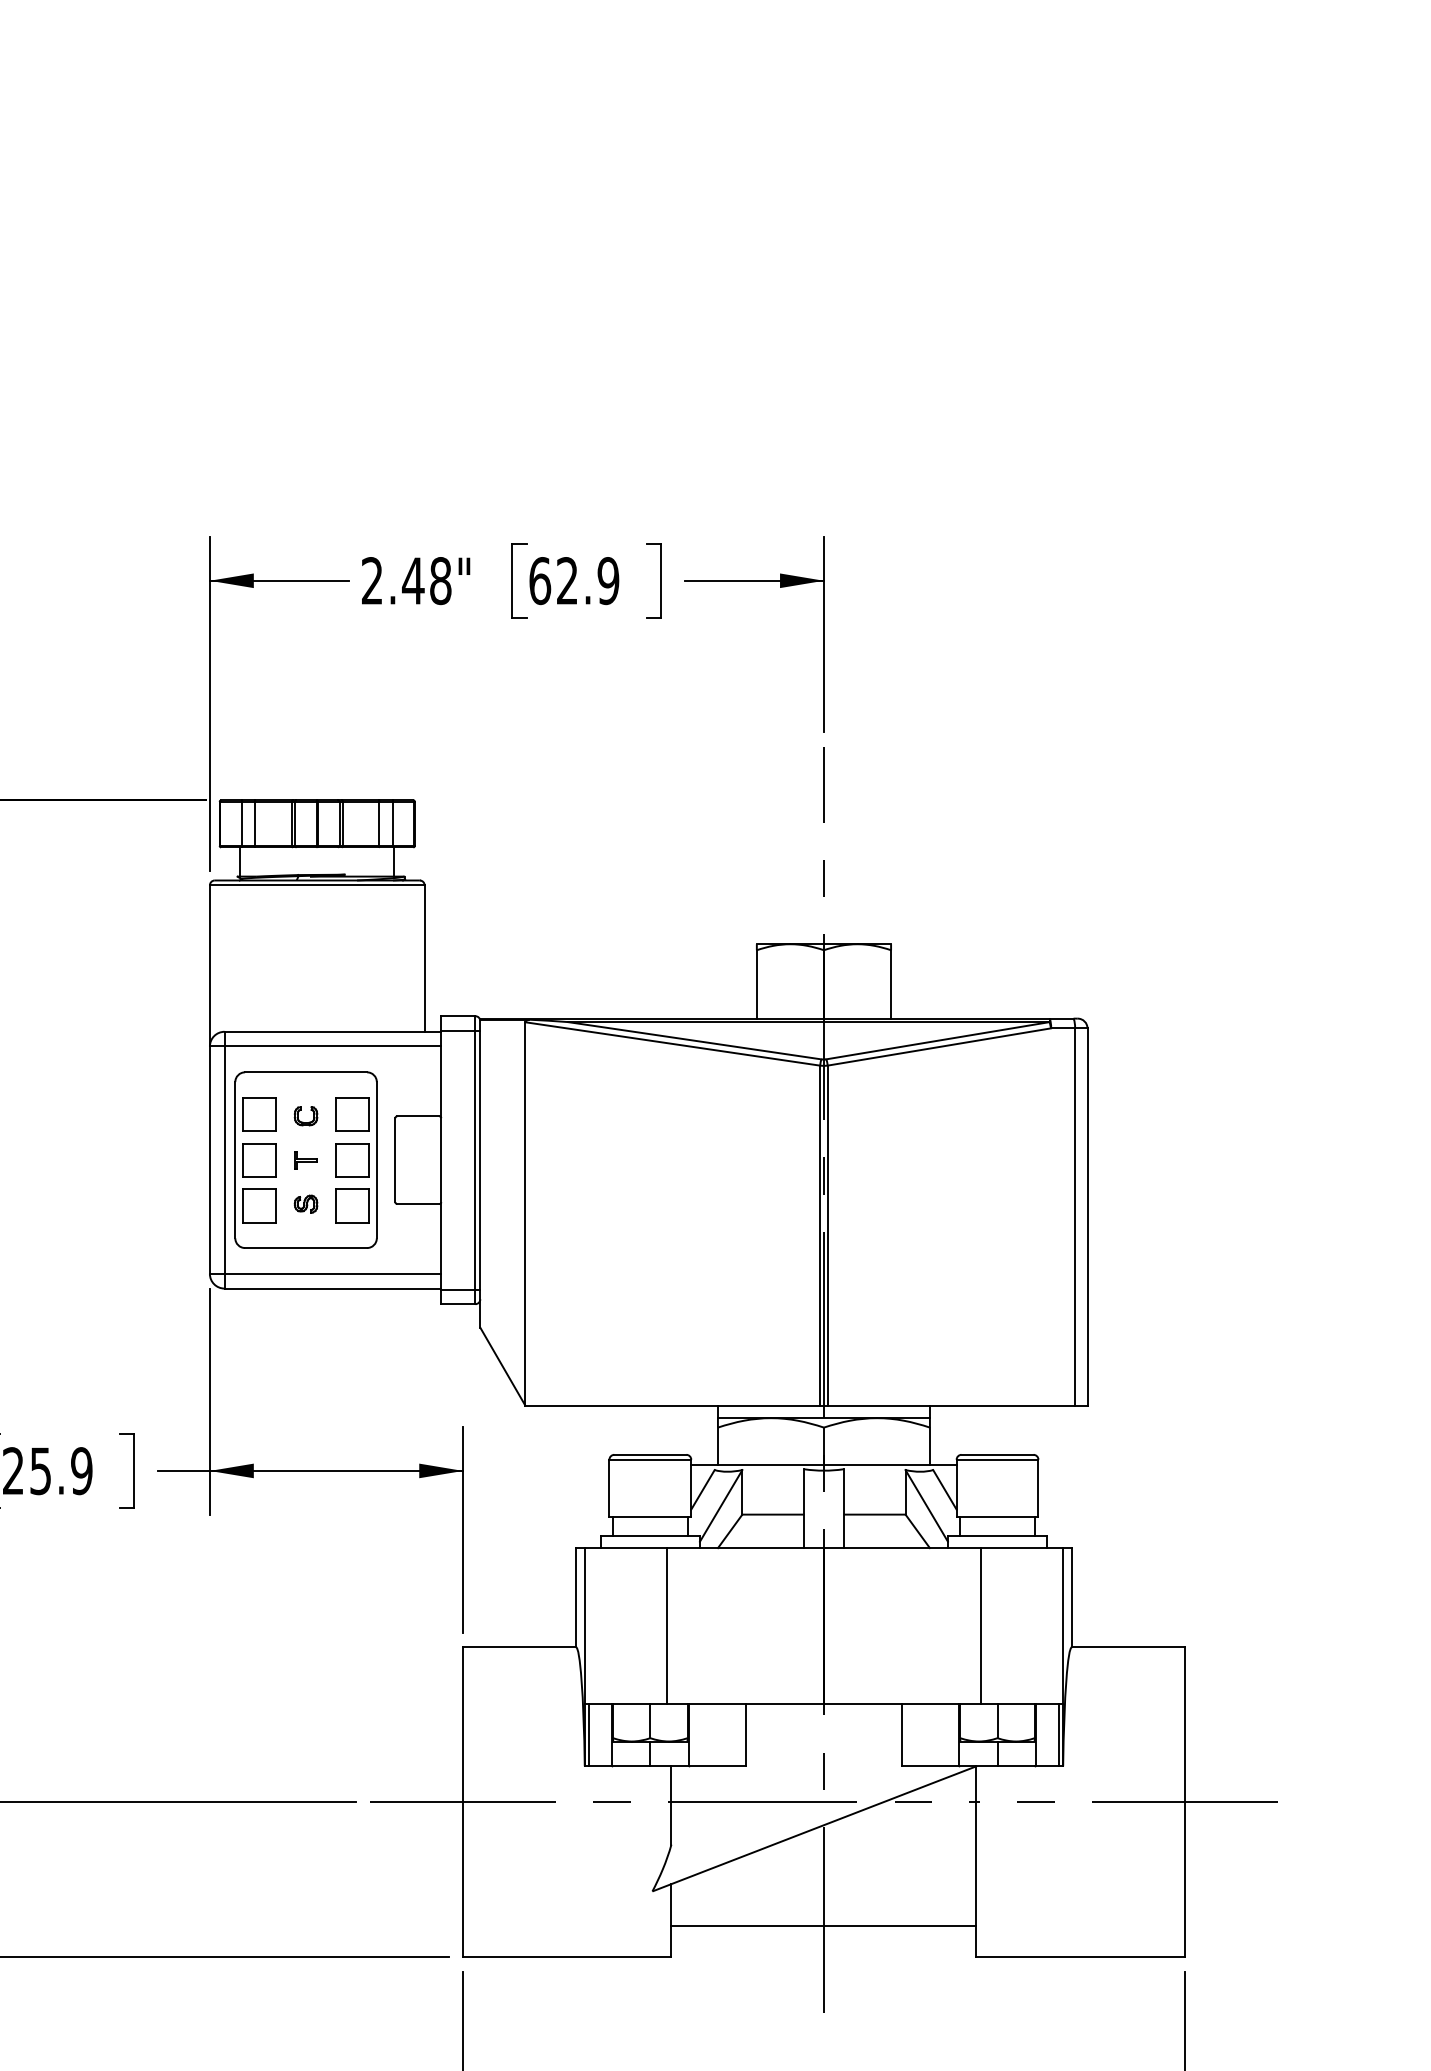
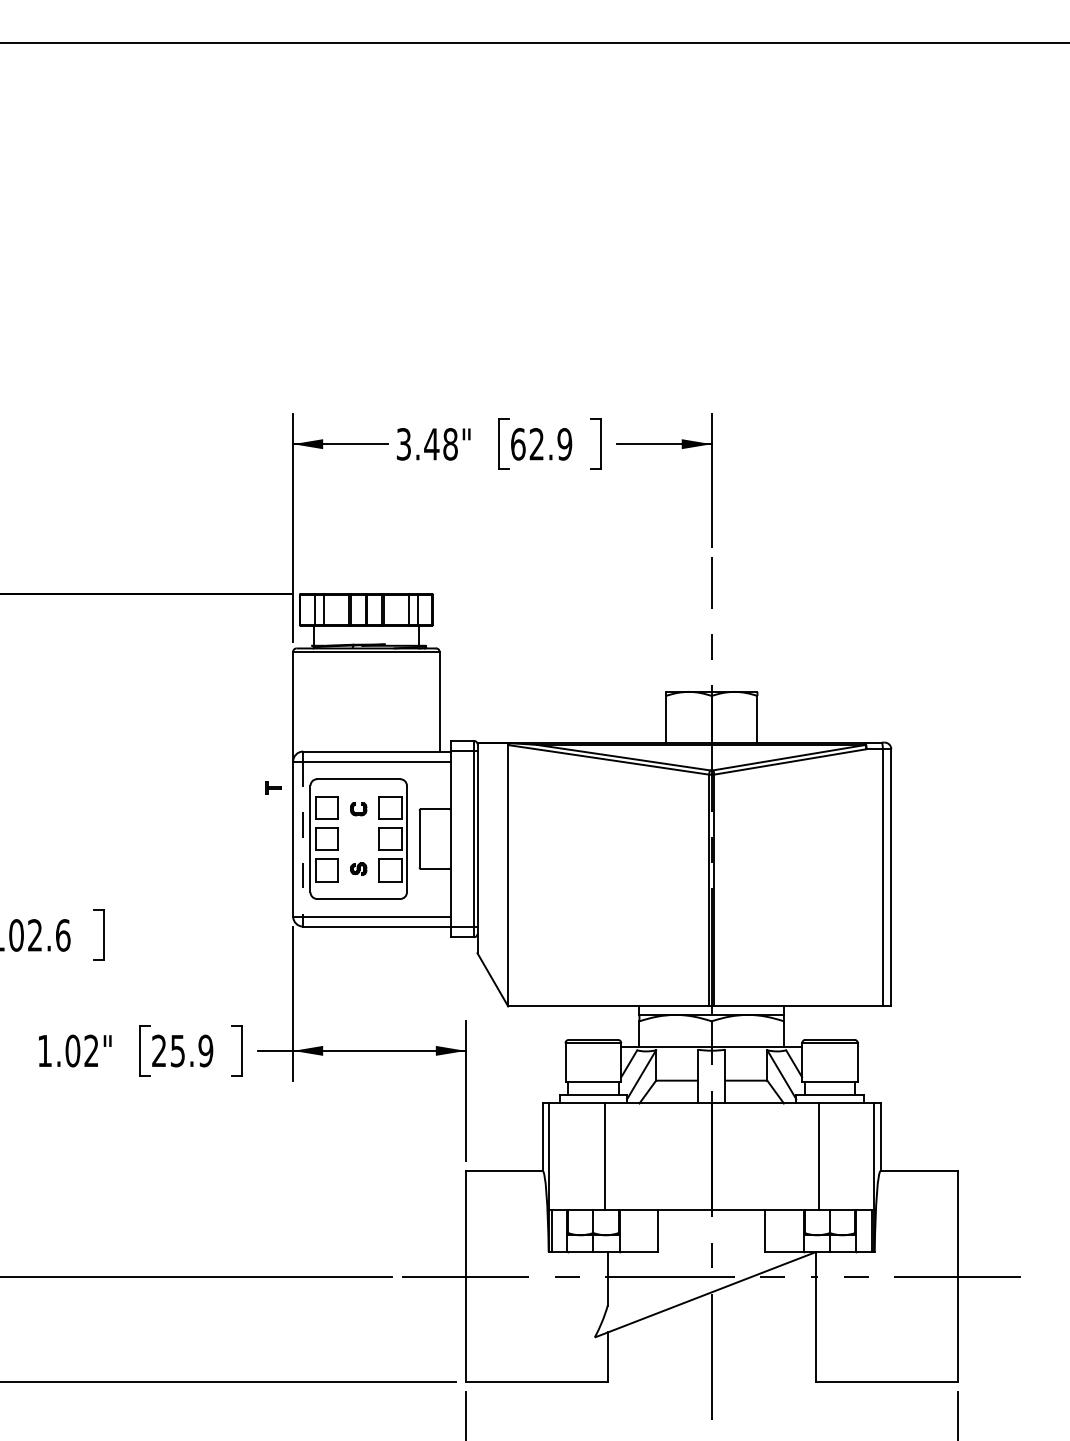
text: (371, 581) -> (403, 444), 2.48" -> 3.48"
part: (305, 1159) -> (273, 787), moved
line: (225, 1160) -> (303, 839), solid -> dashed
line: (823, 1926) -> (711, 1361), removed

